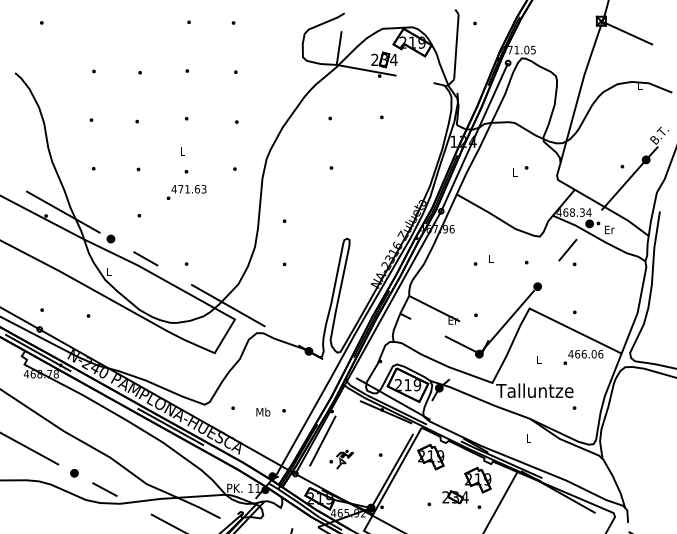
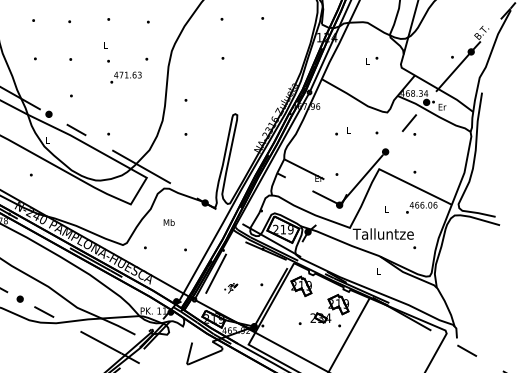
text: (186, 192) -> (125, 77), moved
text: (263, 411) -> (169, 222), moved
part: (341, 459) -> (230, 288), size x0.7

